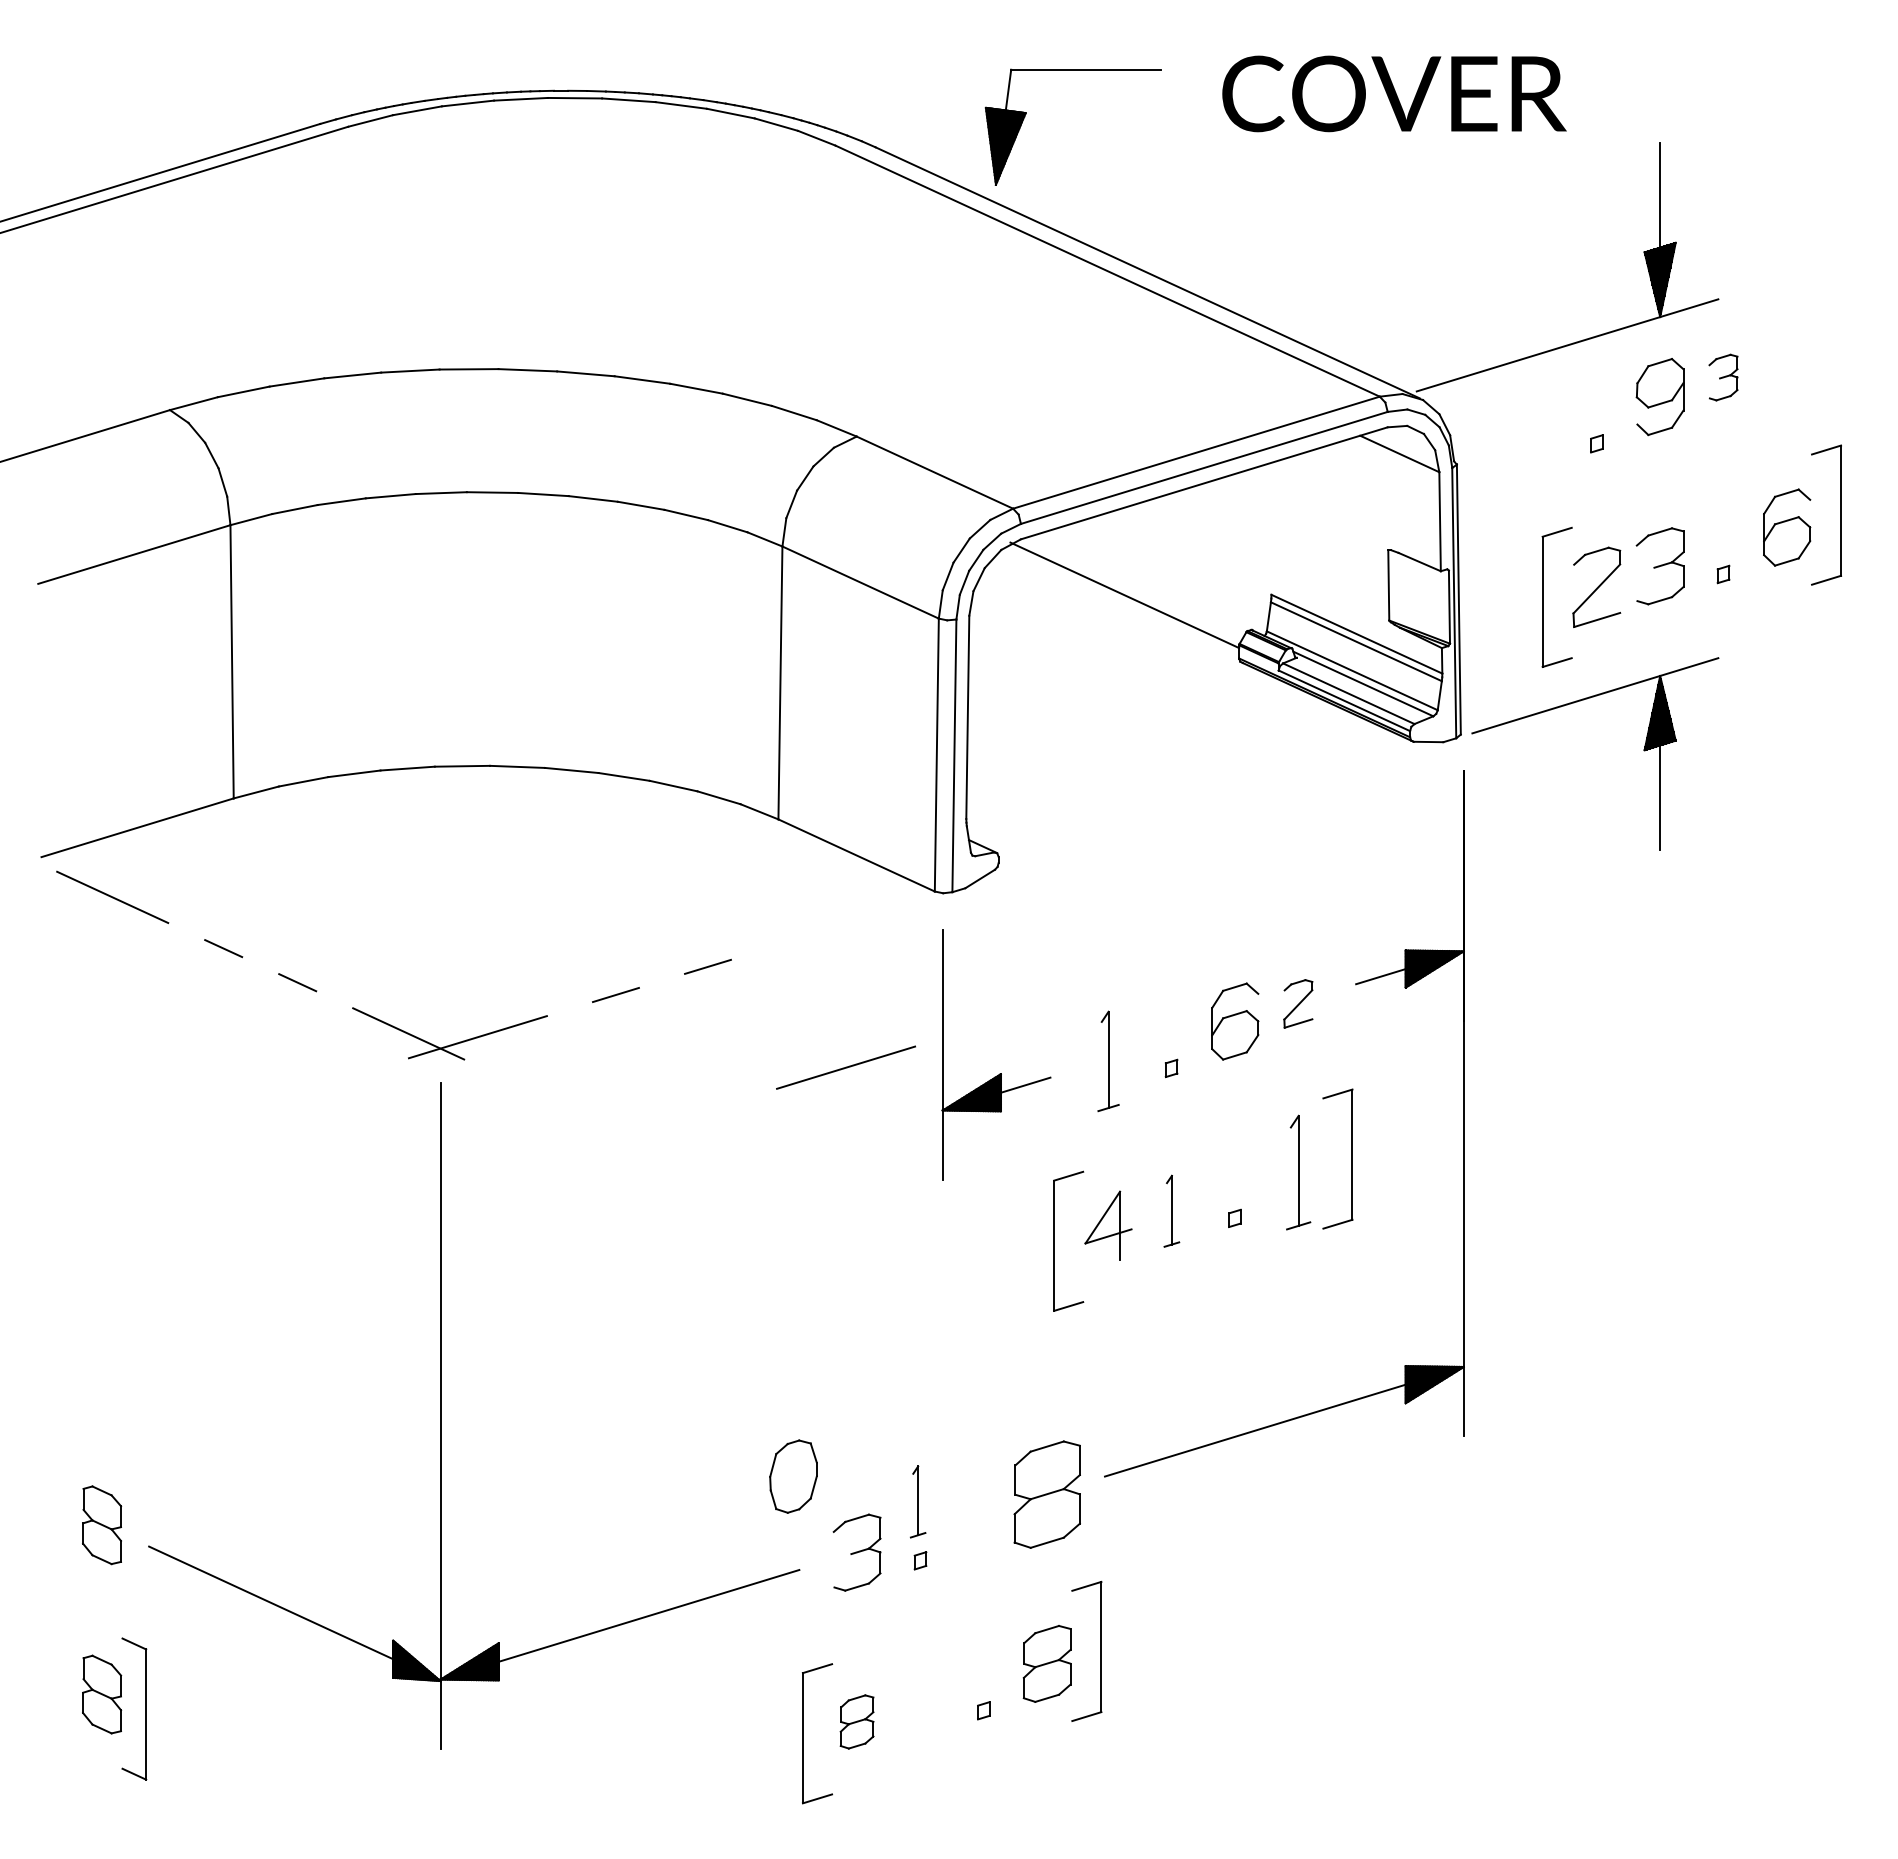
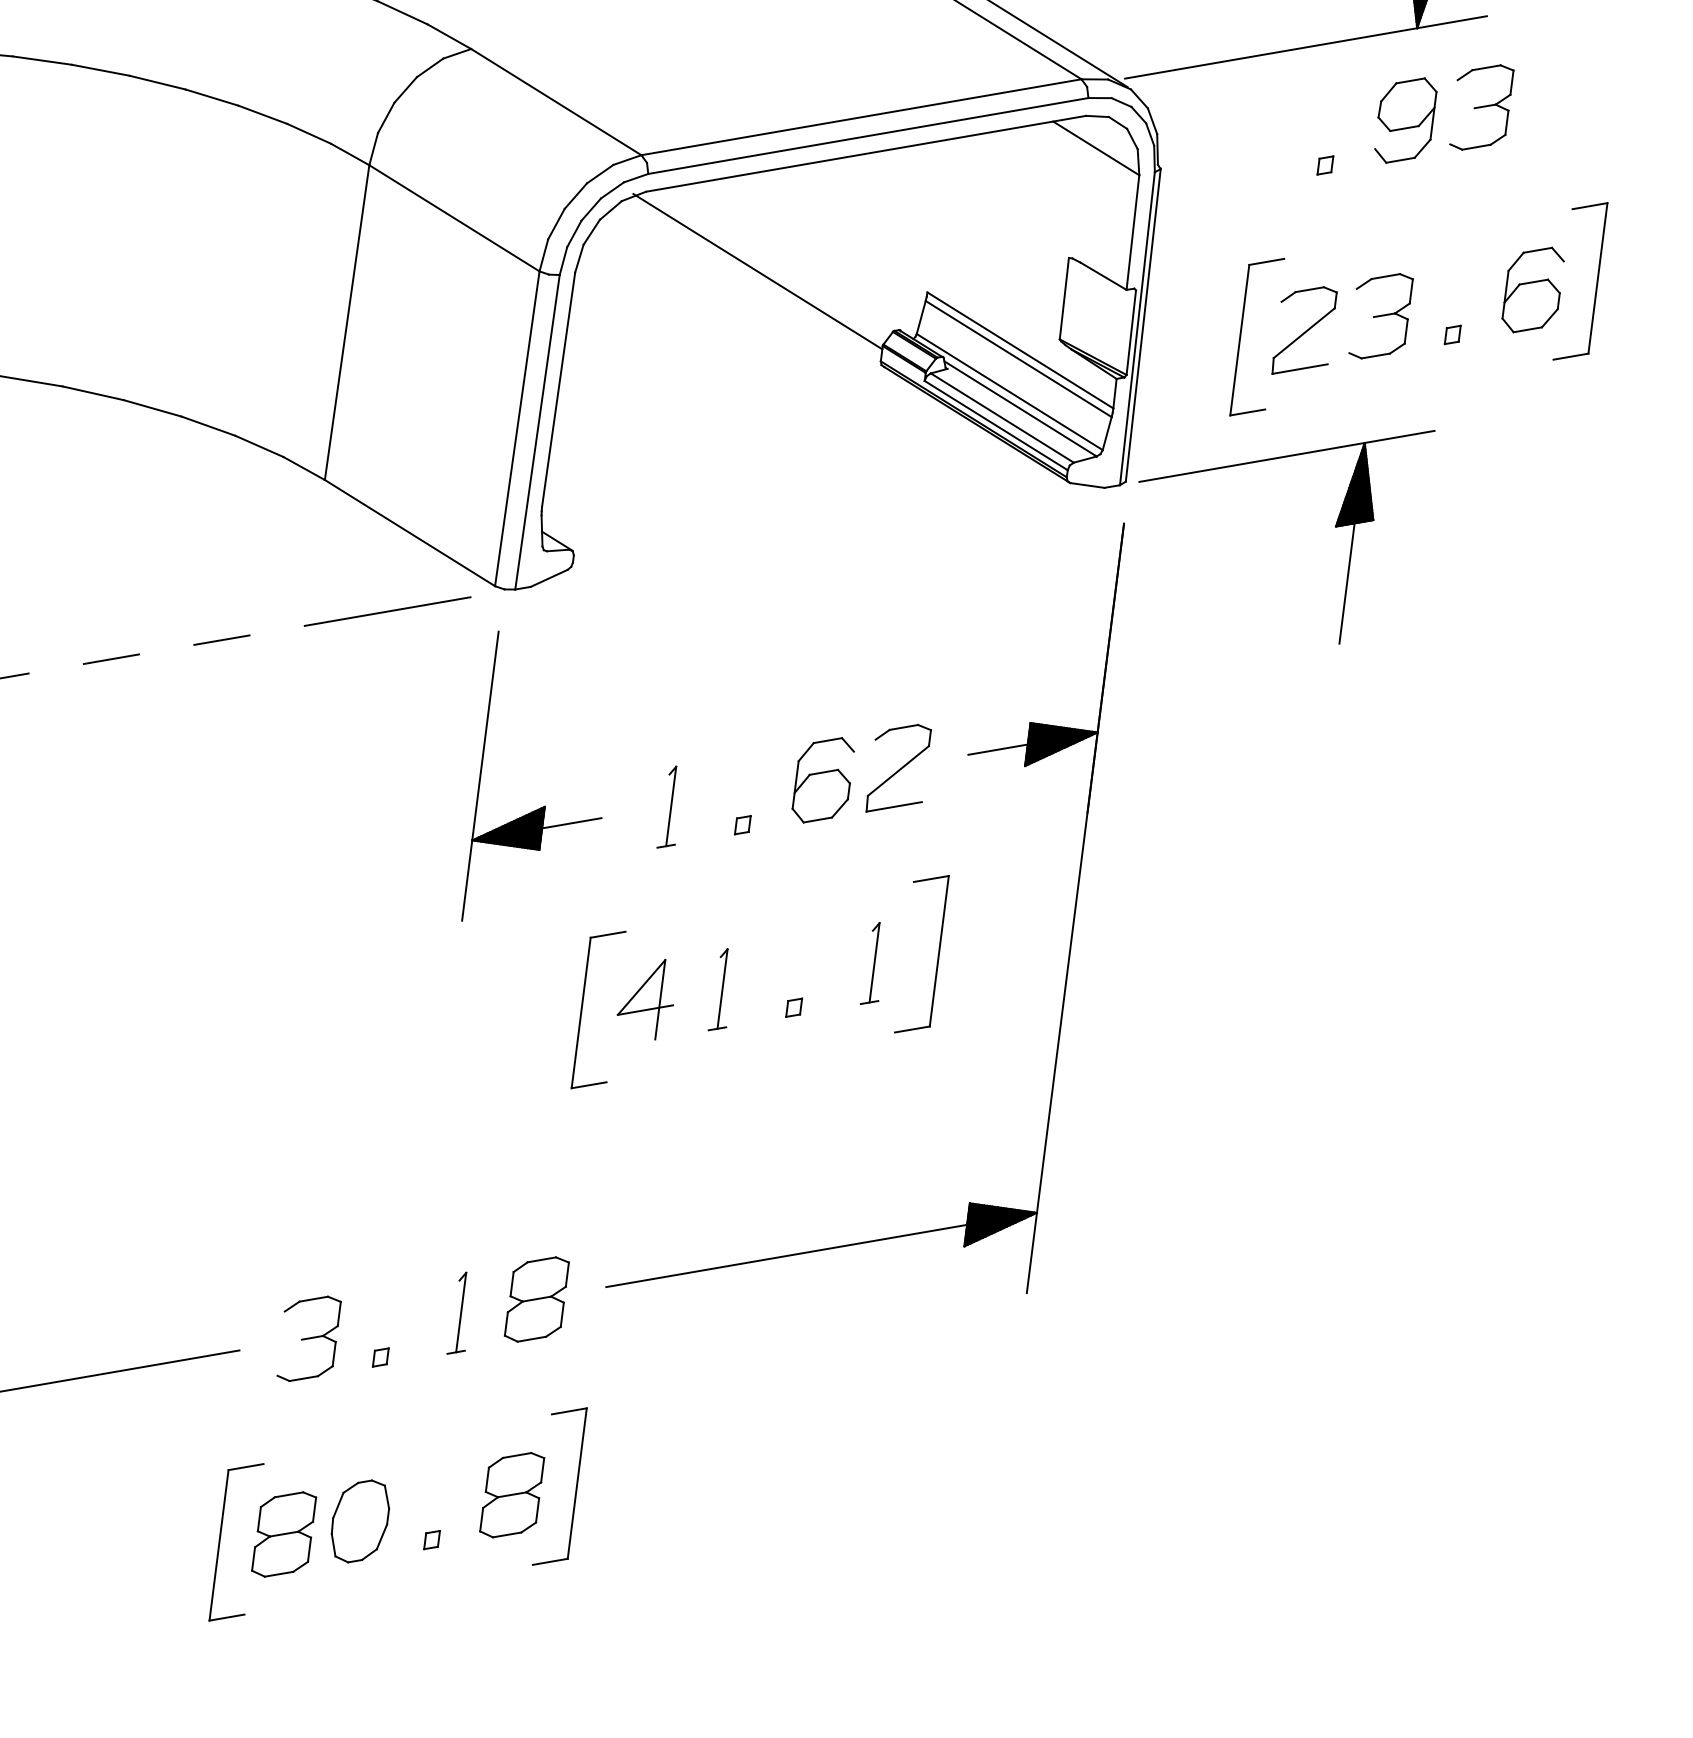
part: (1723, 377) -> (1481, 107), size x1.67
part: (1298, 1003) -> (898, 768), size x1.67
part: (1108, 1060) -> (671, 806), size x0.71
line: (845, 1067) -> (387, 611), moved
part: (1298, 1172) -> (874, 963), size x0.62
part: (793, 1476) -> (360, 1521), moved
part: (1046, 1494) -> (536, 1299), size x0.71
part: (918, 1501) -> (461, 1313), moved
part: (856, 1721) -> (283, 1533), size x1.43

